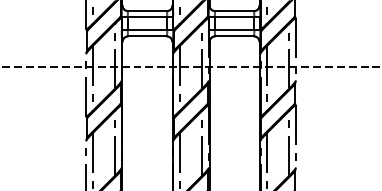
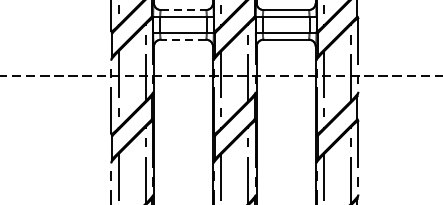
line: (147, 11) -> (183, 10), solid -> dashed
line: (147, 36) -> (183, 39), solid -> dashed

